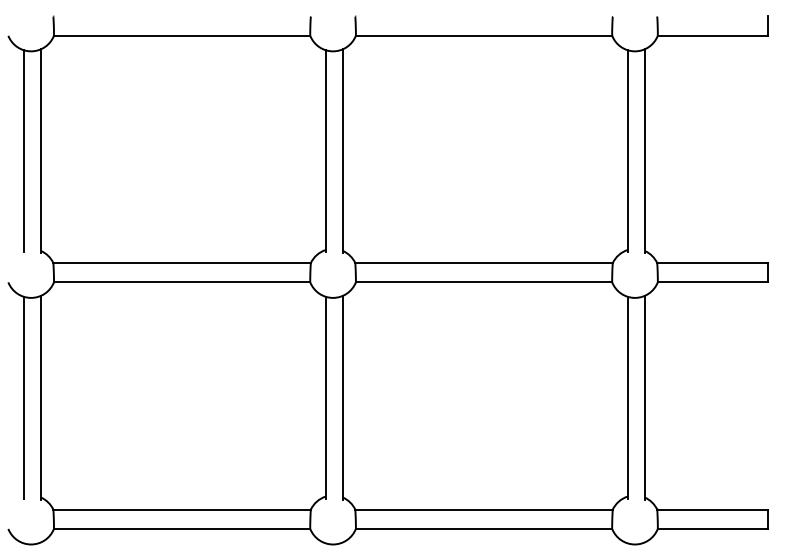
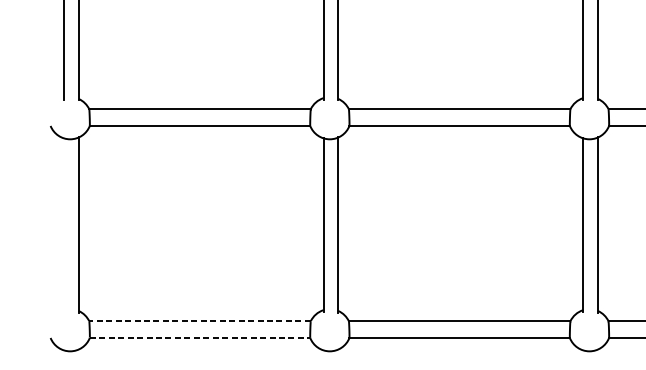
line: (23, 397) -> (63, 224), removed
line: (182, 509) -> (200, 321), solid -> dashed
line: (182, 529) -> (200, 338), solid -> dashed

